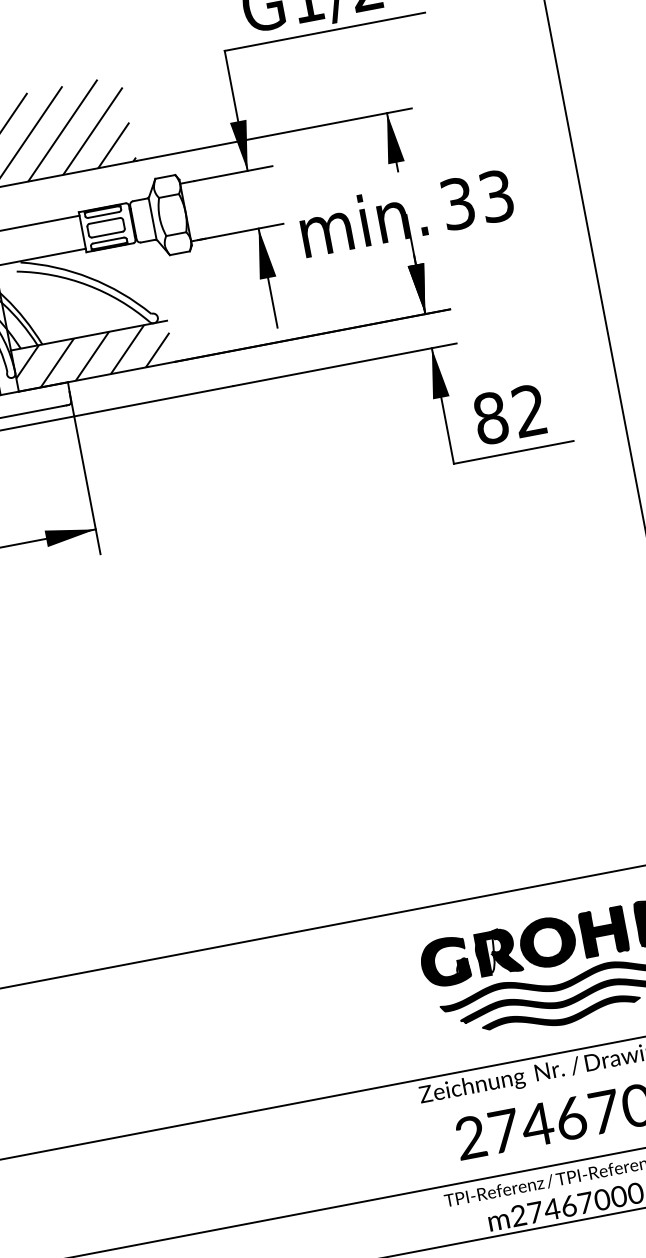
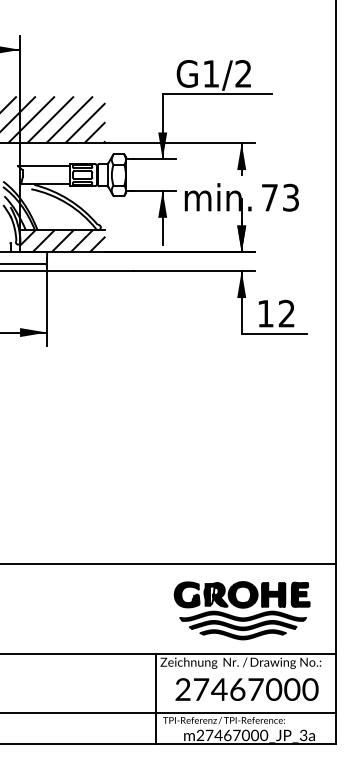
text: (457, 203) -> (269, 197), 33 -> 73
text: (490, 417) -> (265, 313), 82 -> 12
line: (423, 1163) -> (155, 698), added

